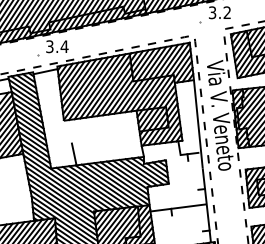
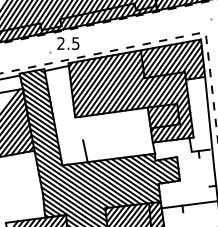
text: (57, 46) -> (68, 43), 3.4 -> 2.5

